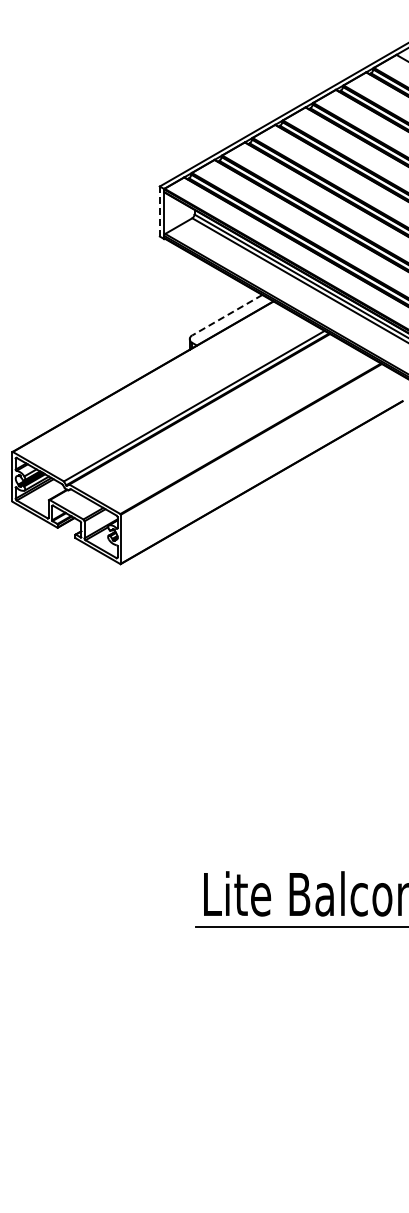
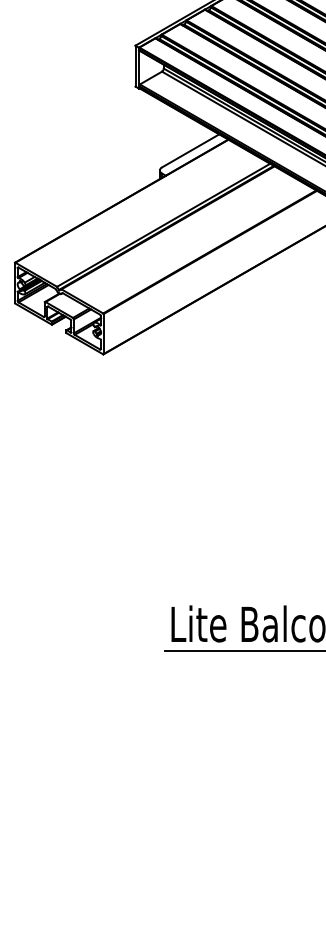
line: (159, 211) -> (135, 66), dashed -> solid
line: (226, 315) -> (189, 151), dashed -> solid

